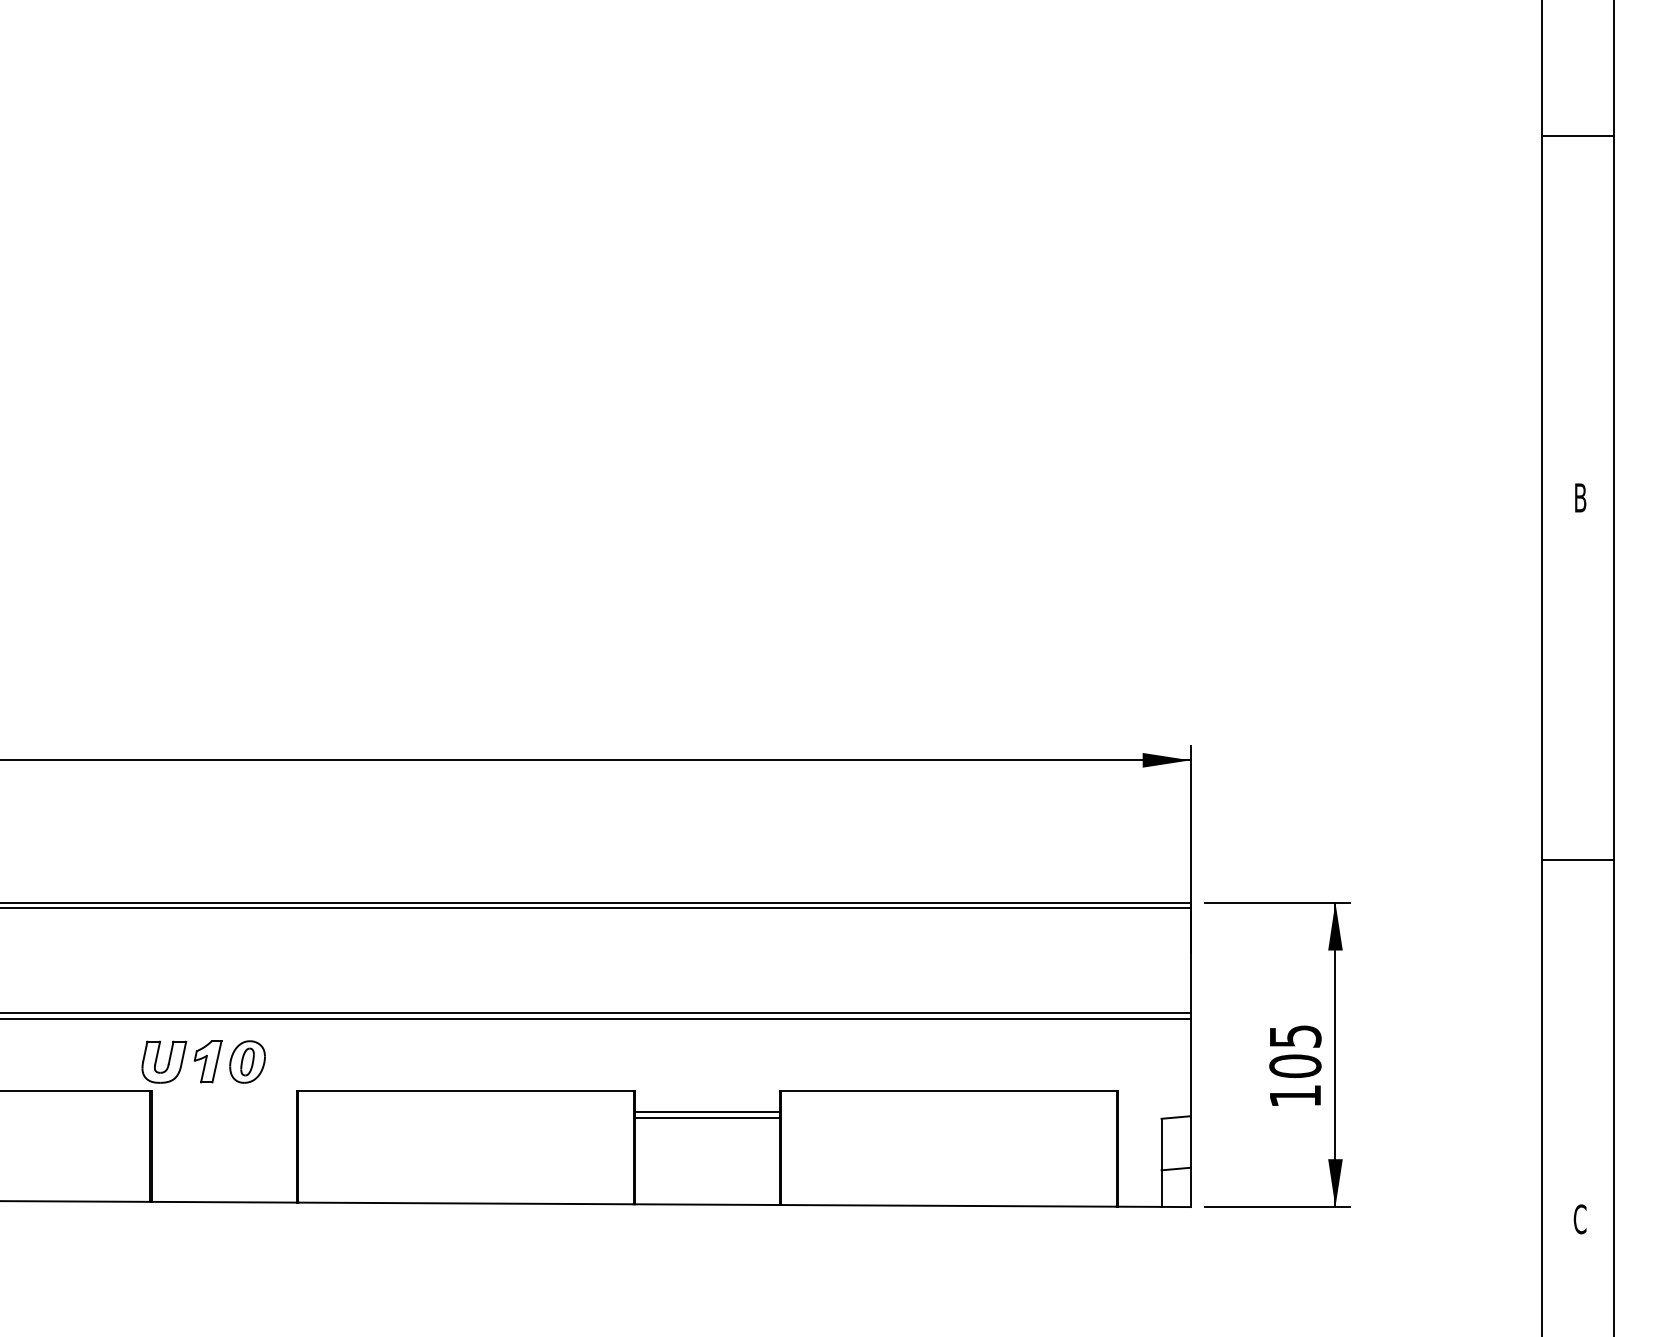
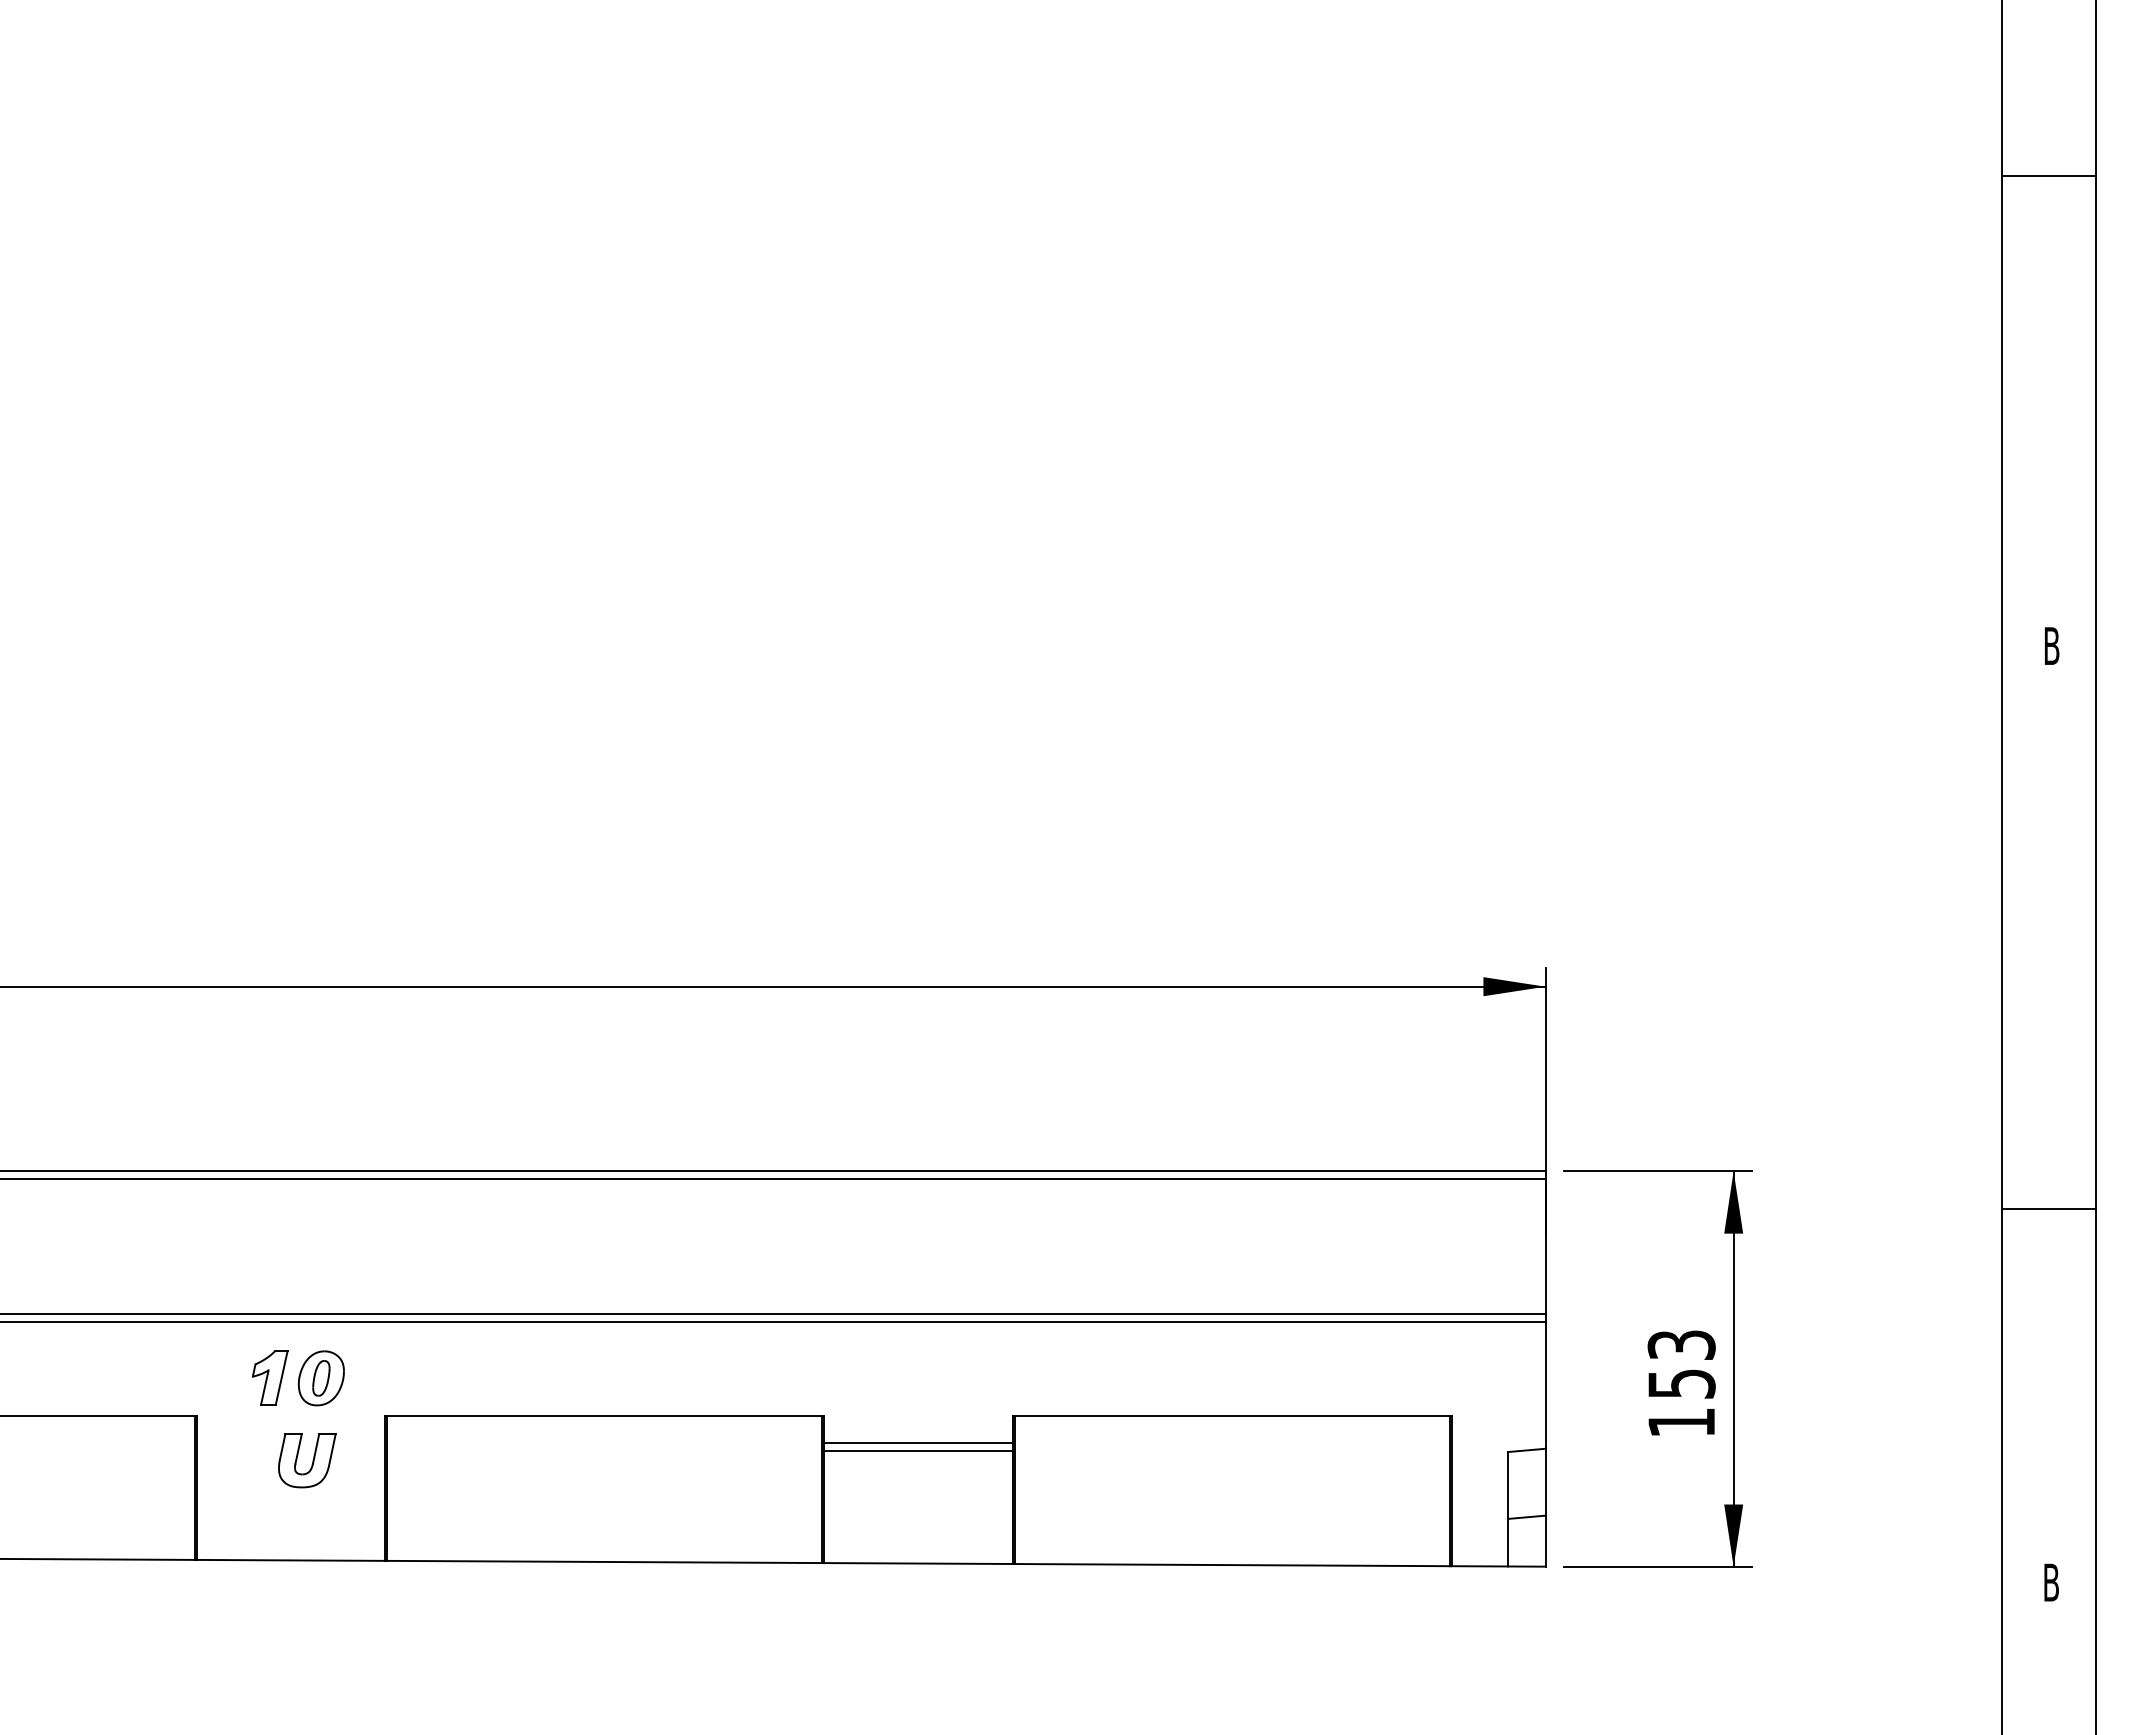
line: (1577, 860) -> (2048, 1208), moved
text: (1295, 1051) -> (1681, 1364), 105 -> 153
part: (164, 1062) -> (307, 1460), moved
text: (1580, 1219) -> (2051, 1582), C -> B

